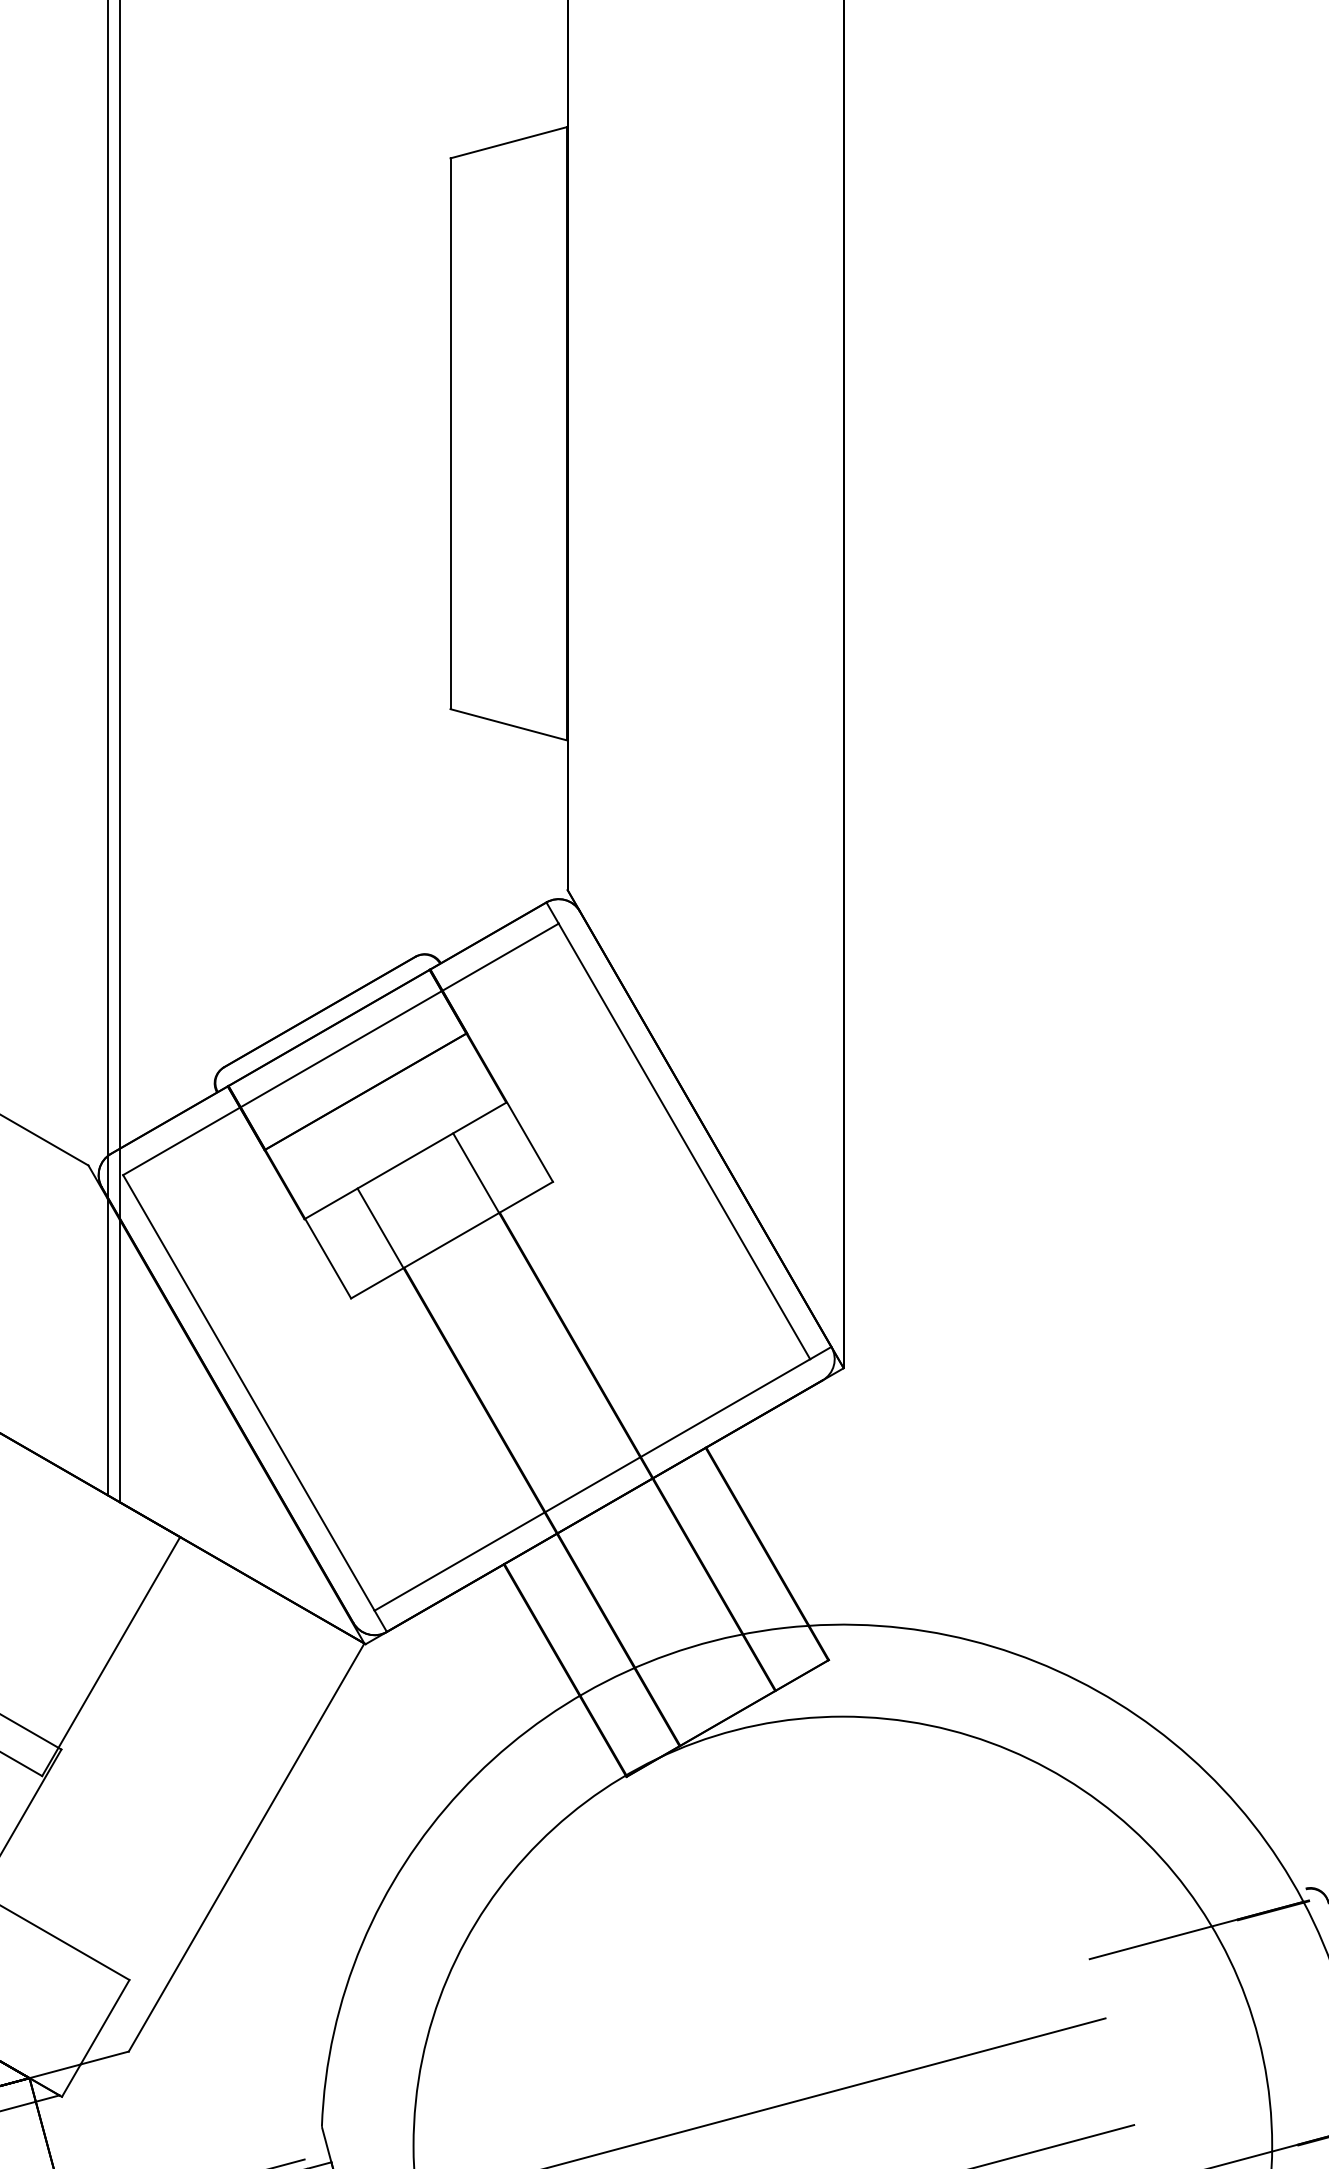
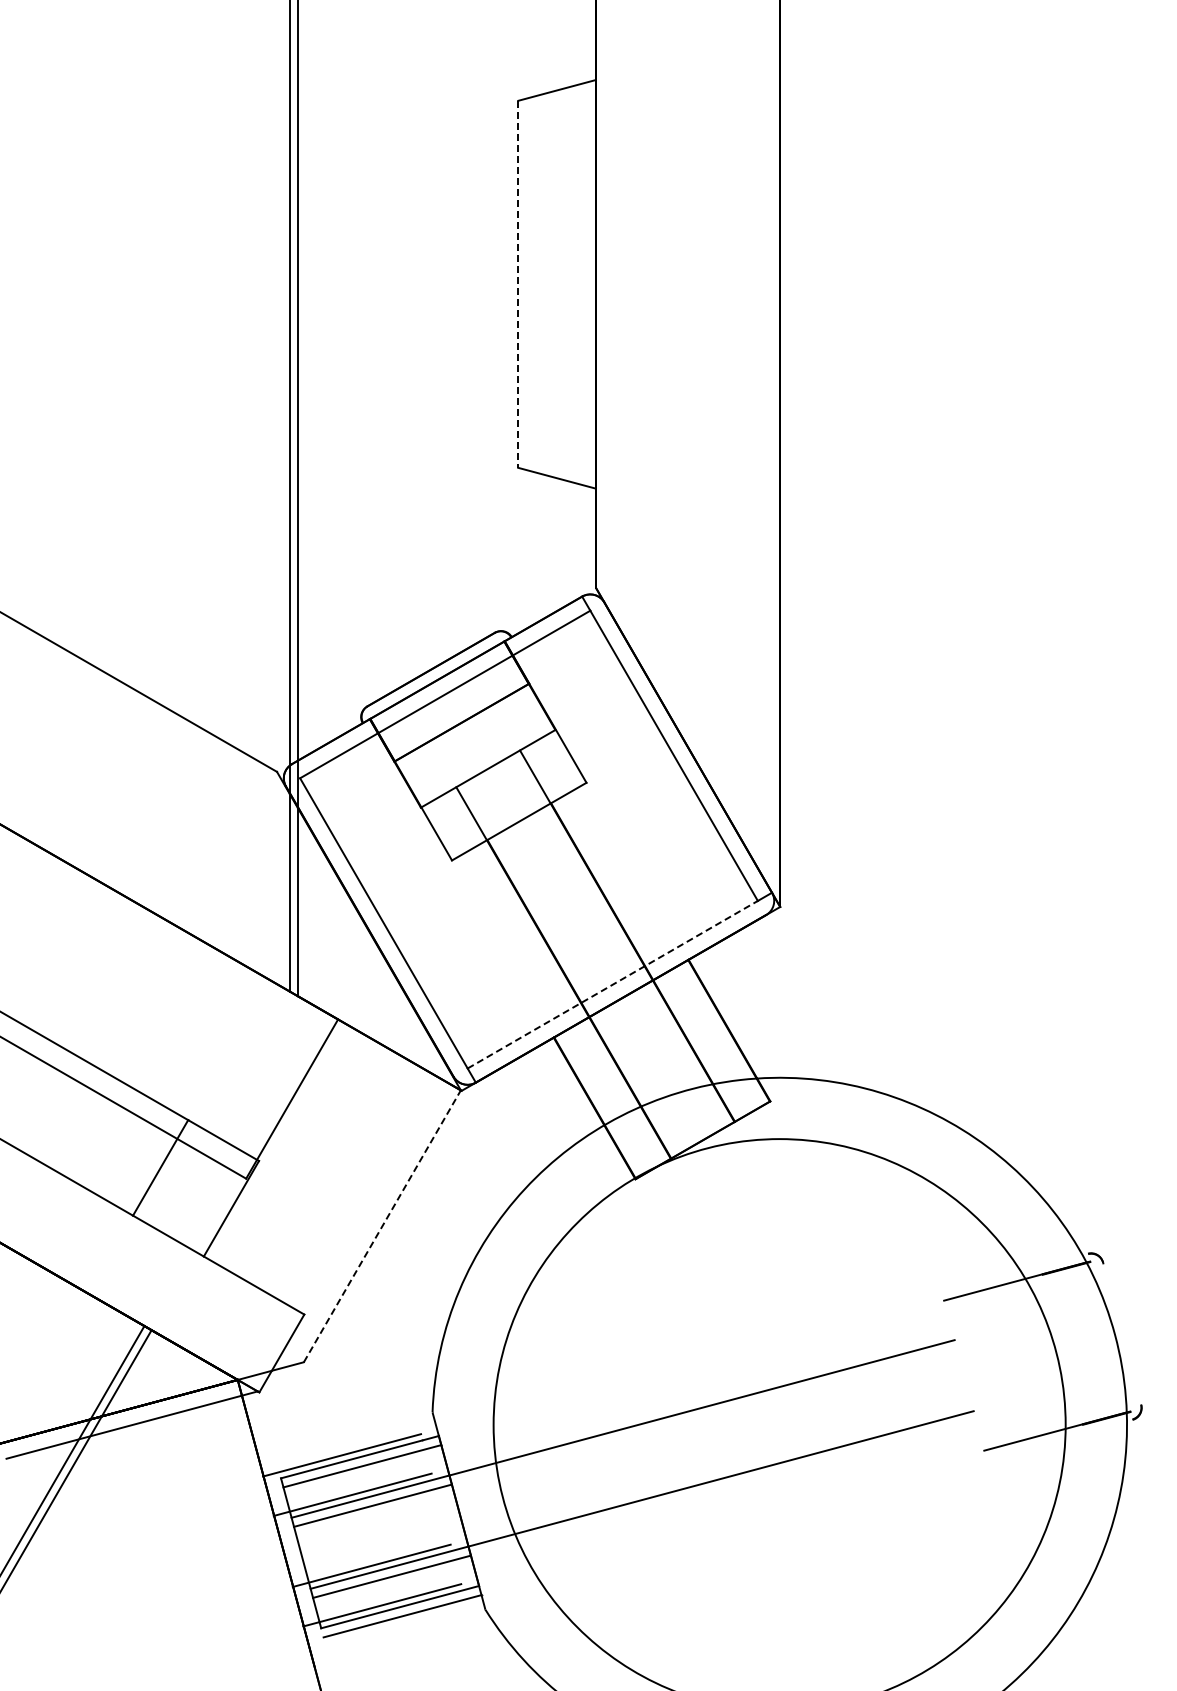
line: (450, 433) -> (518, 284), solid -> dashed
line: (591, 1484) -> (612, 984), solid -> dashed
line: (246, 1847) -> (382, 1226), solid -> dashed

